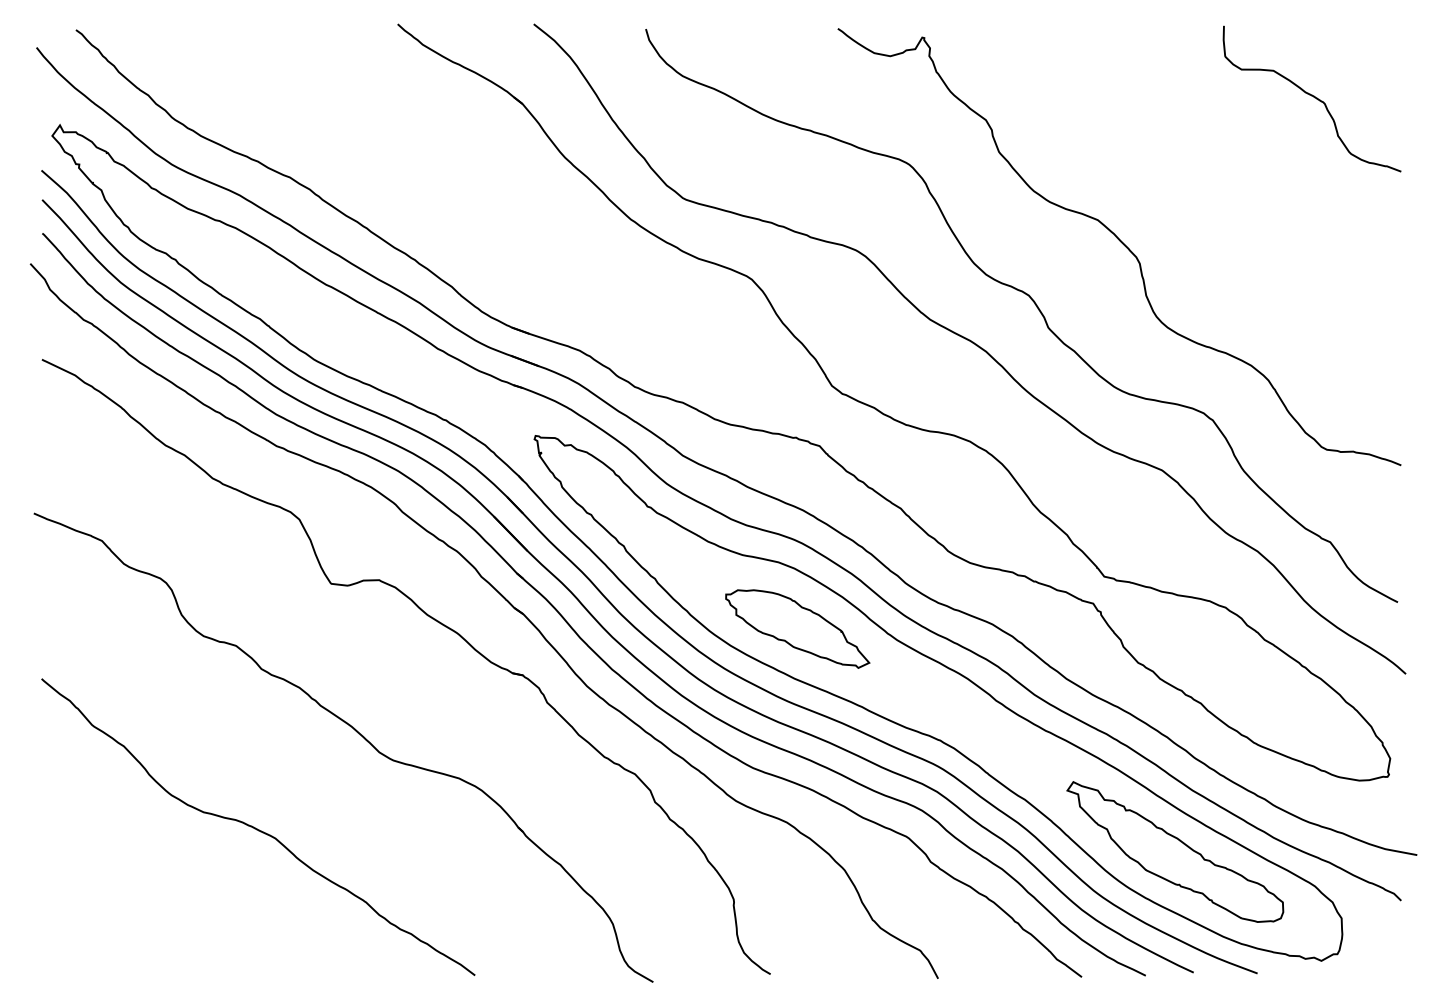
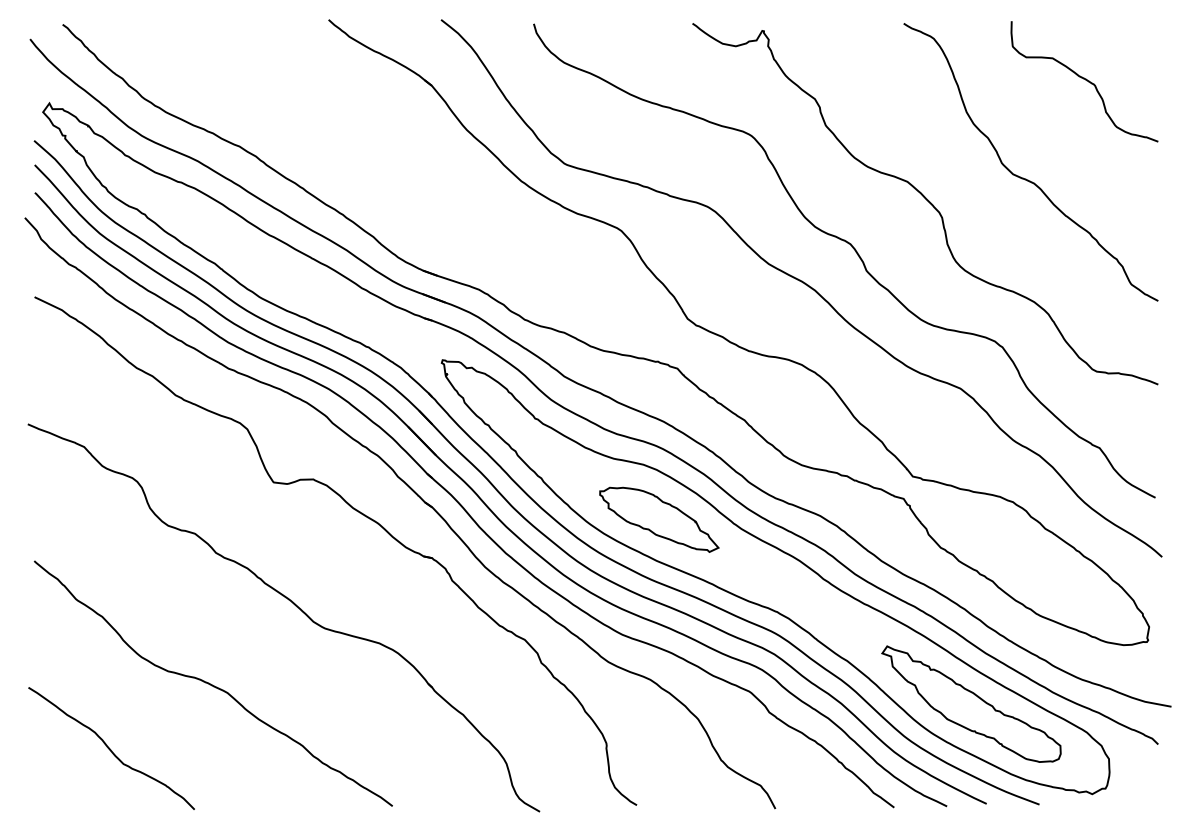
curve: (1239, 215) -> (1024, 177), added
curve: (133, 905) -> (110, 748), added

